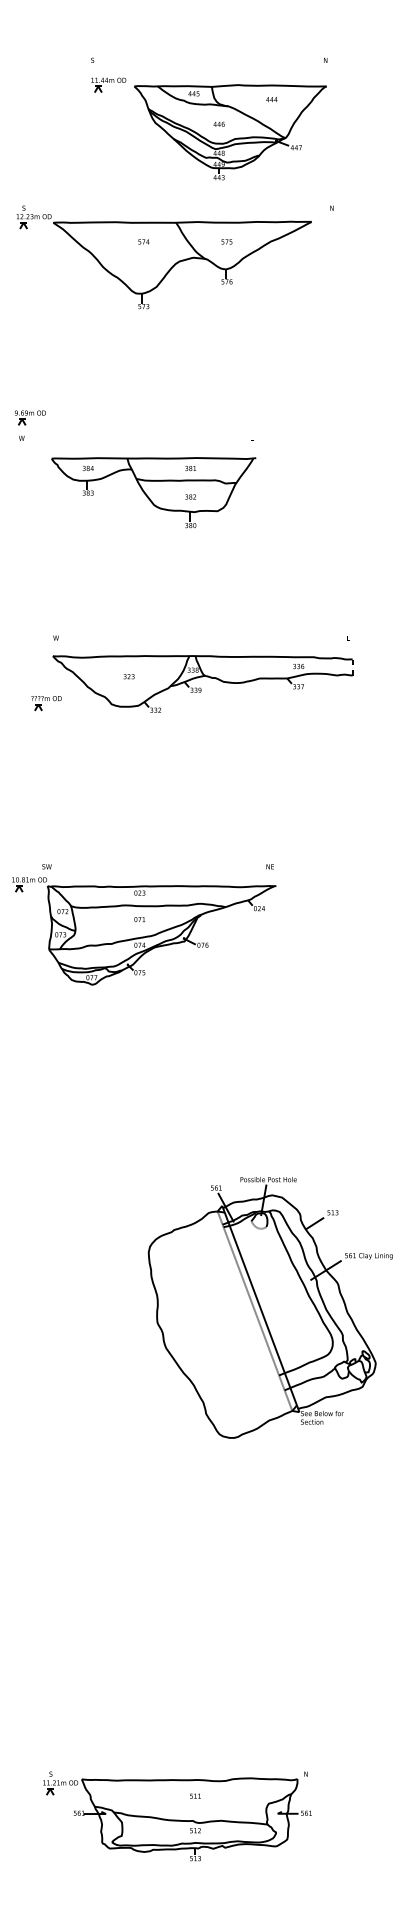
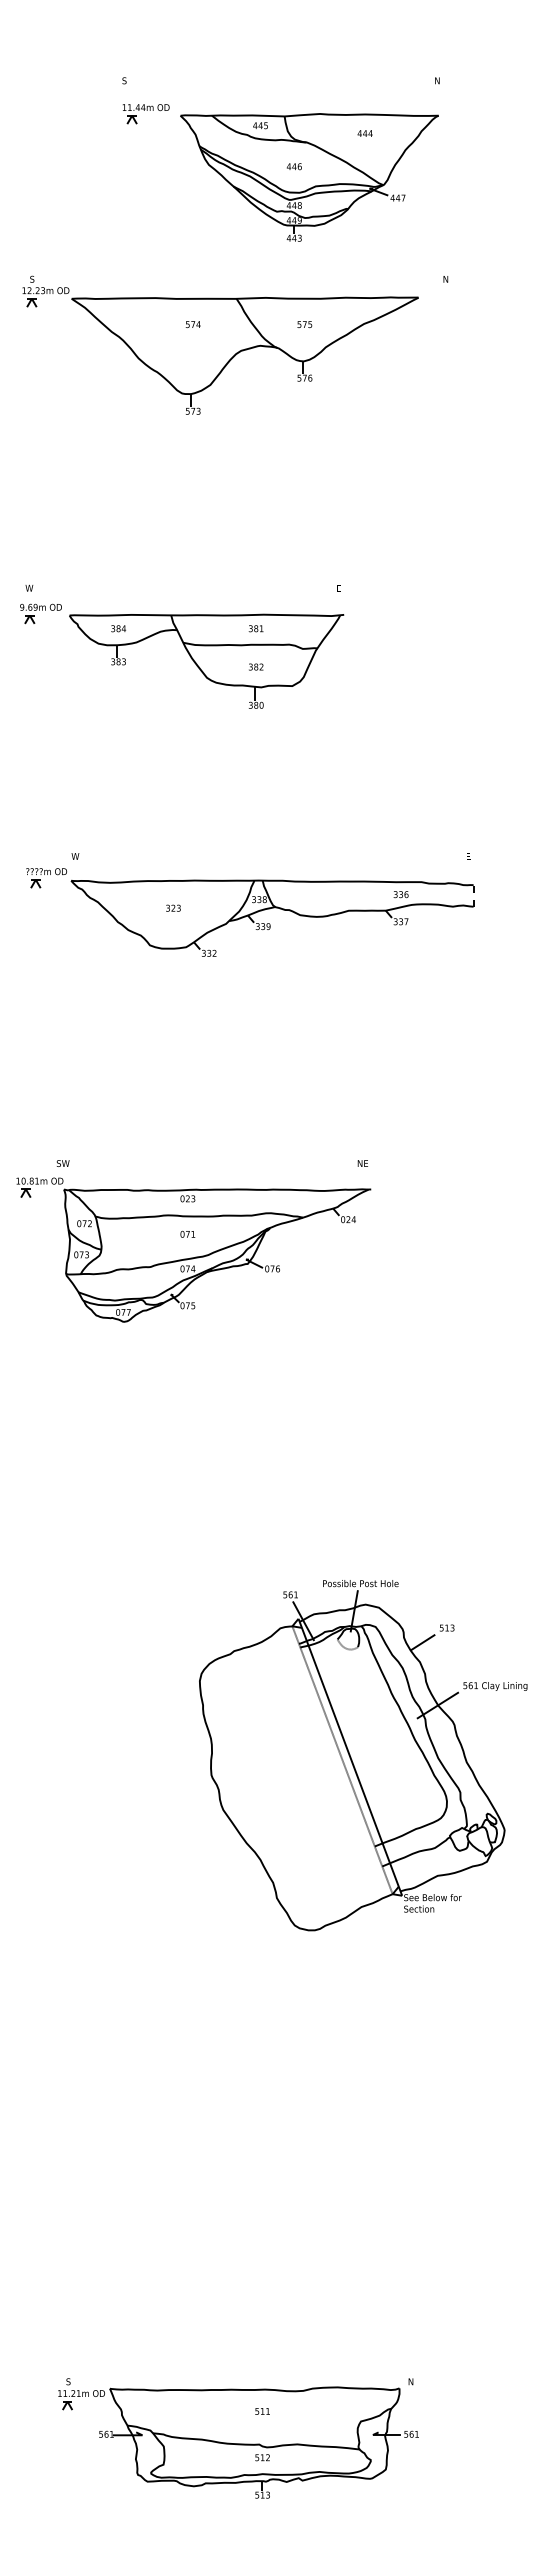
part: (30, 417) -> (40, 613), moved
part: (46, 703) -> (46, 878), moved

